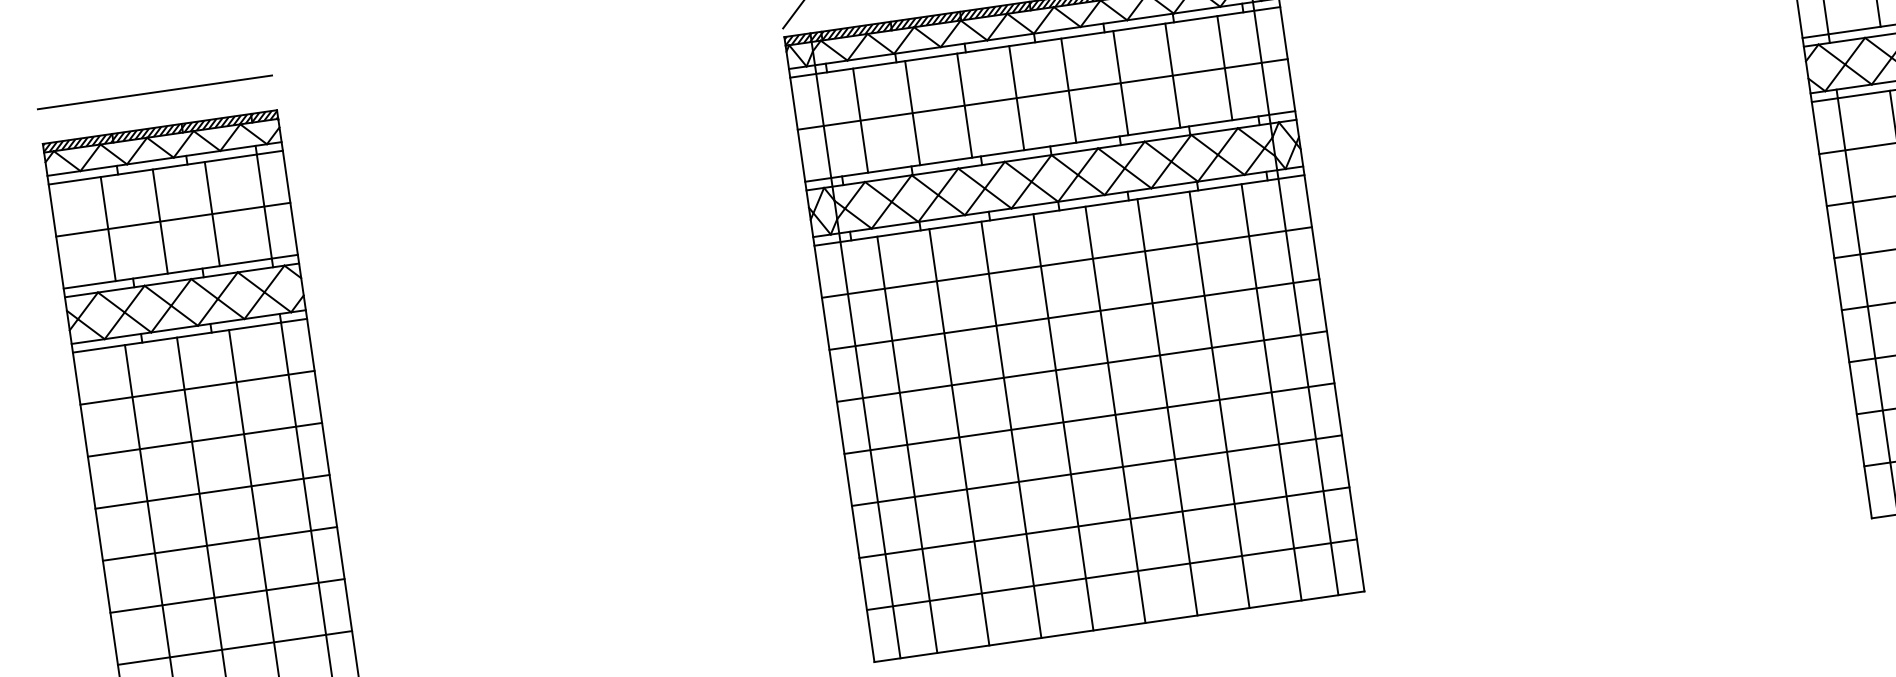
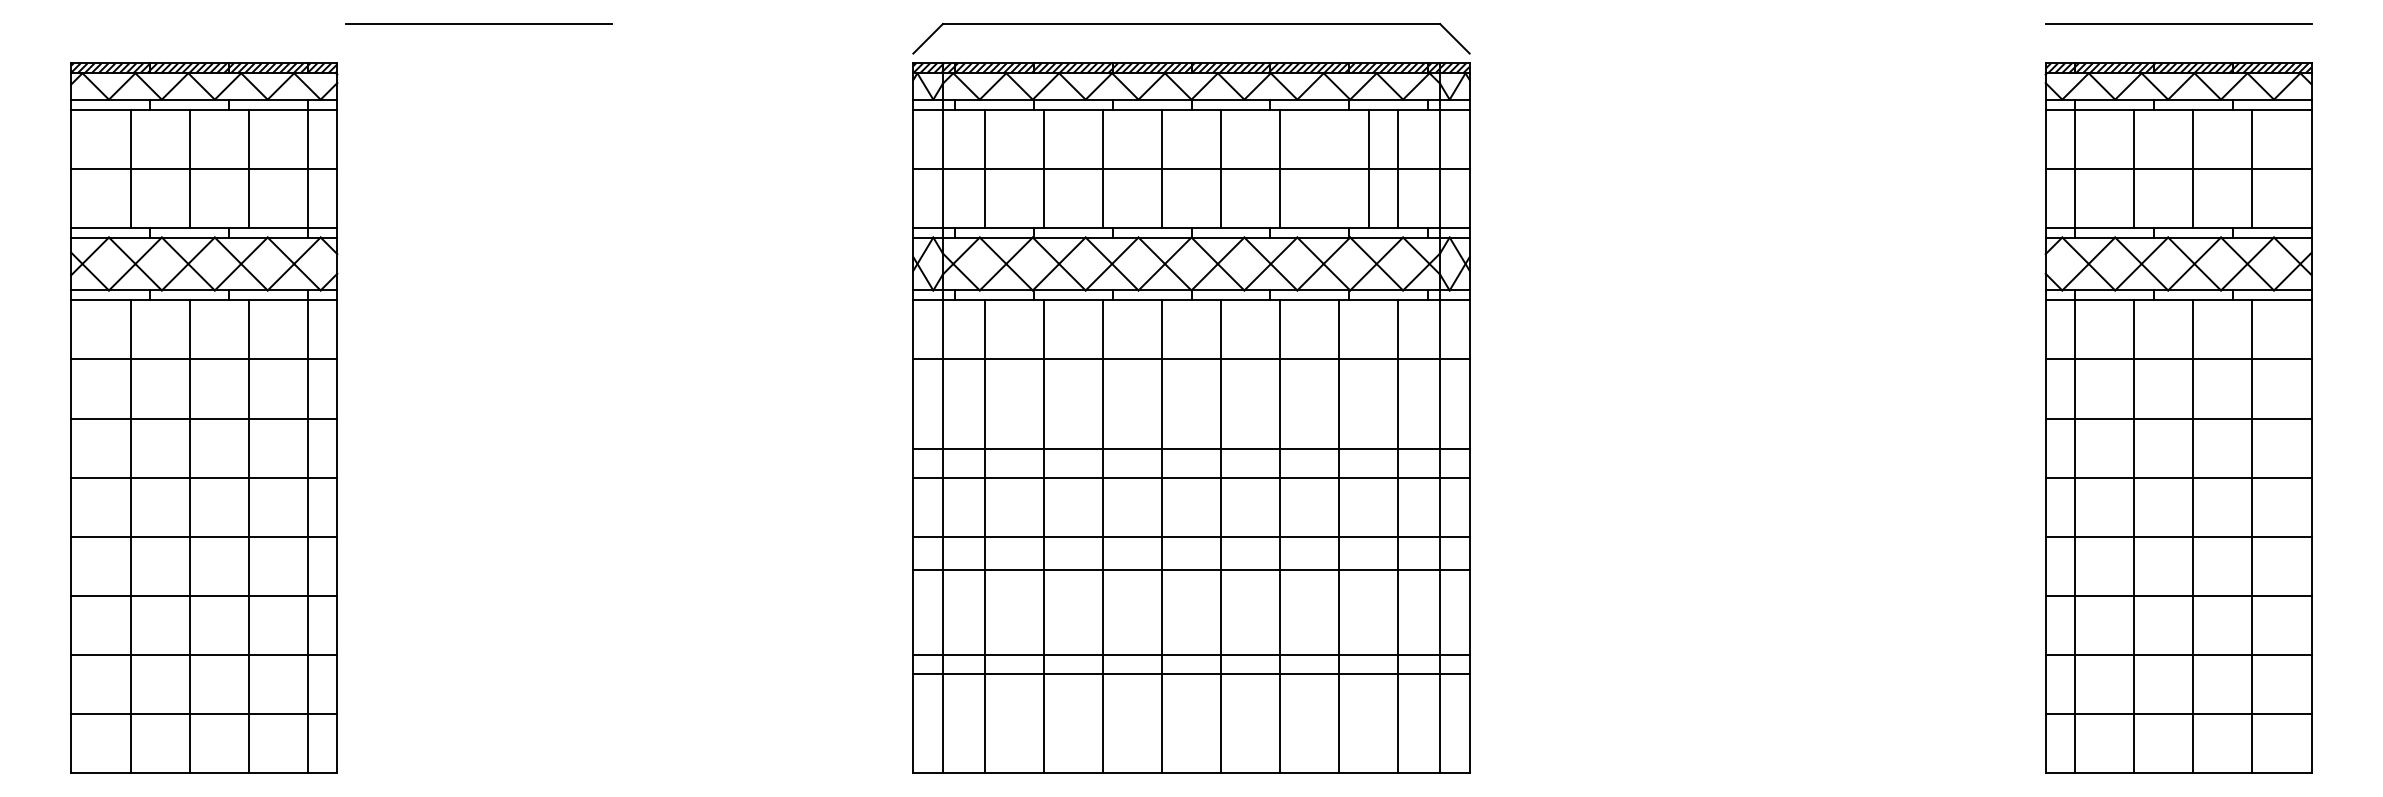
line: (1173, 75) -> (1369, 168), moved
line: (154, 92) -> (478, 23), moved
line: (1074, 314) -> (1191, 448), moved
line: (1096, 470) -> (1191, 569), moved
line: (1111, 574) -> (1191, 673), moved

